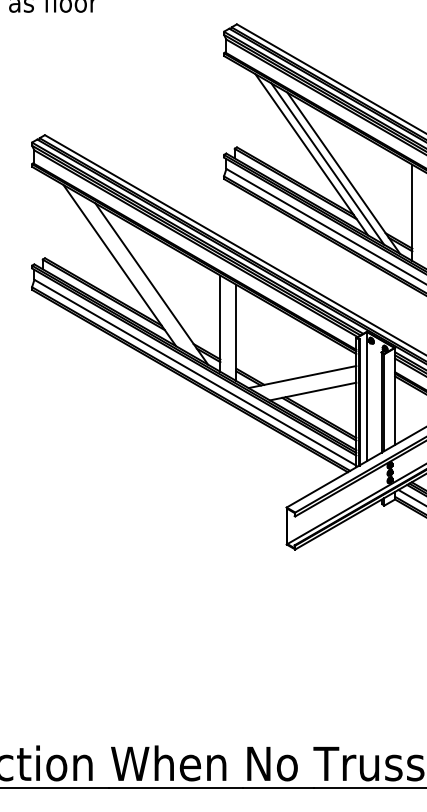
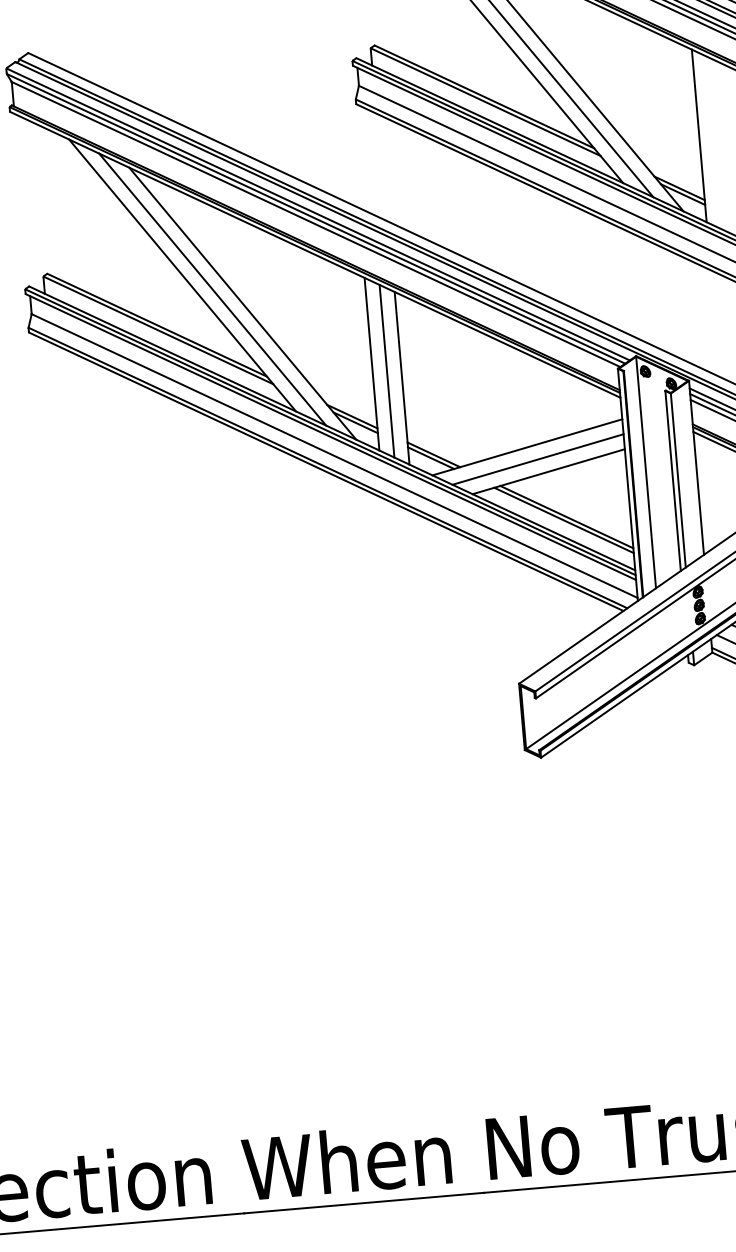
line: (135, 274) -> (212, 289), added
line: (228, 328) -> (387, 371), added
line: (307, 384) -> (537, 459), added

